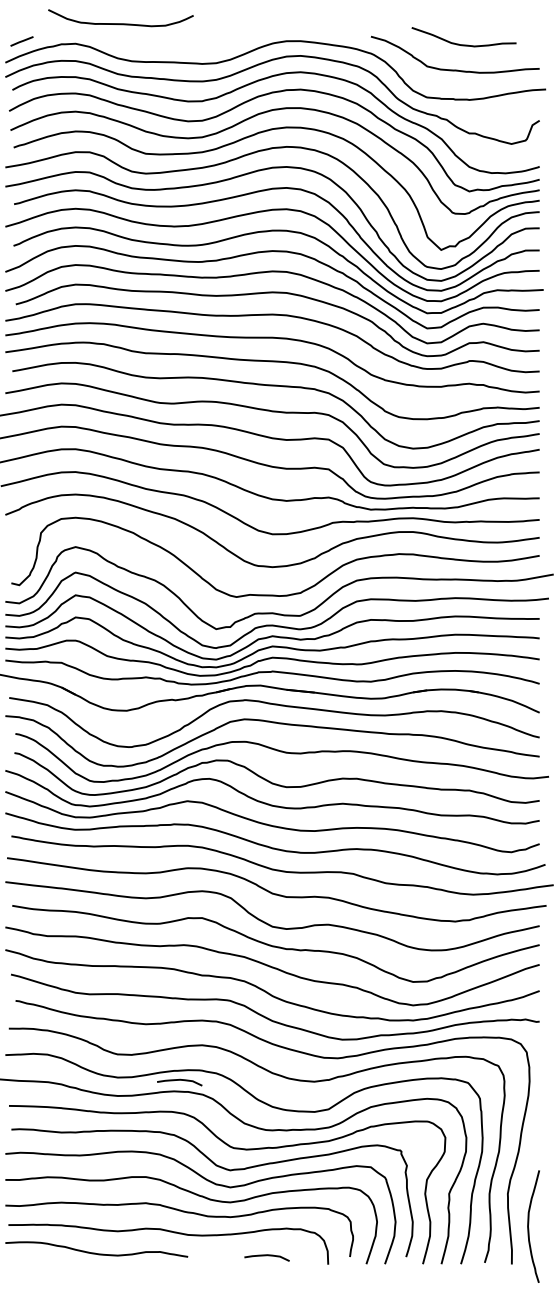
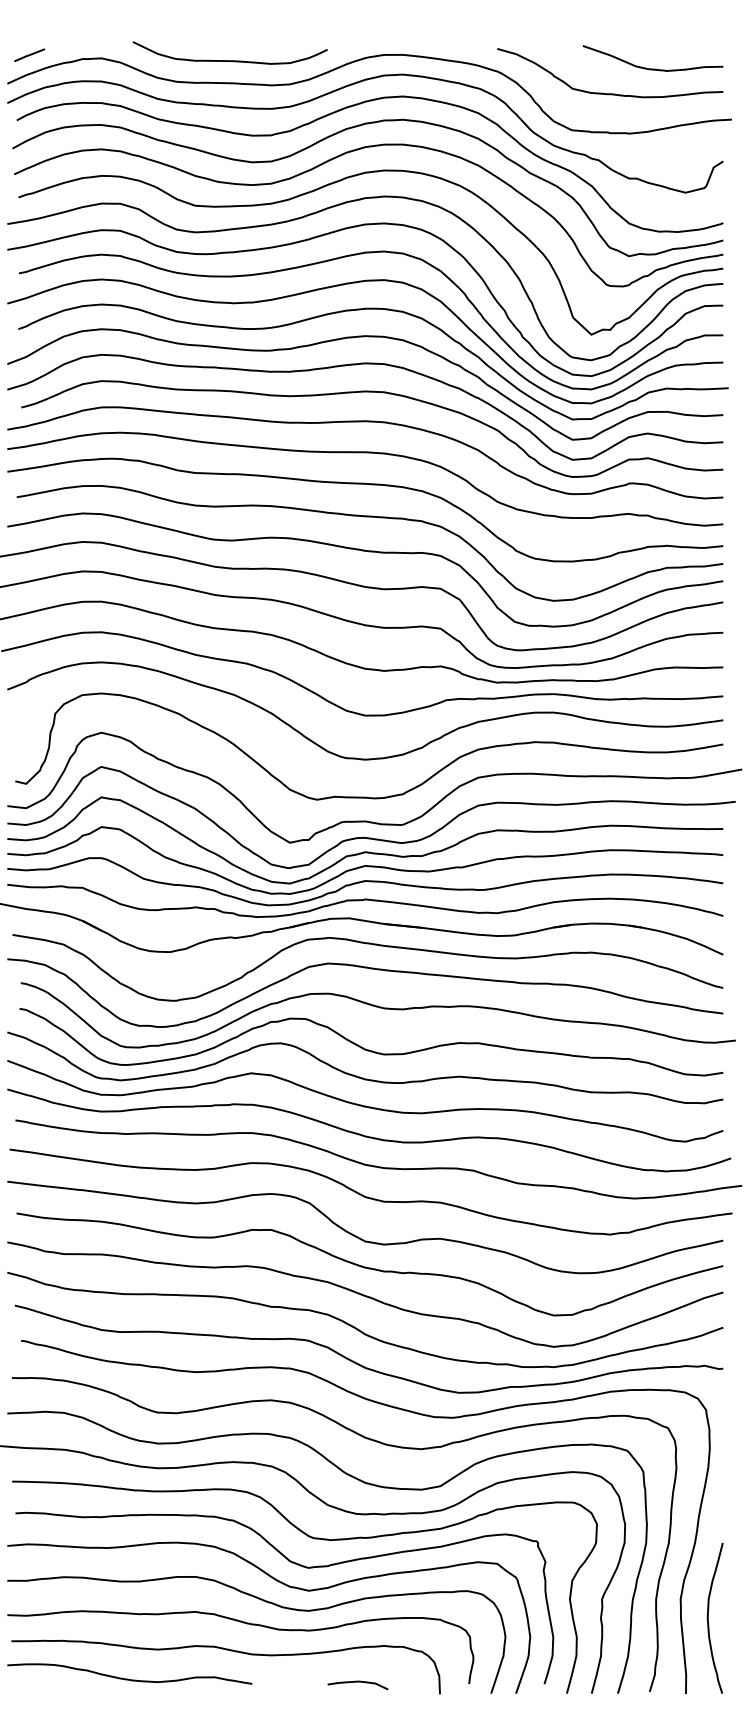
curve: (120, 23) -> (229, 60), moved
curve: (463, 44) -> (652, 68), moved
curve: (179, 1080) -> (240, 1447), removed
curve: (528, 1226) -> (708, 1618), moved

